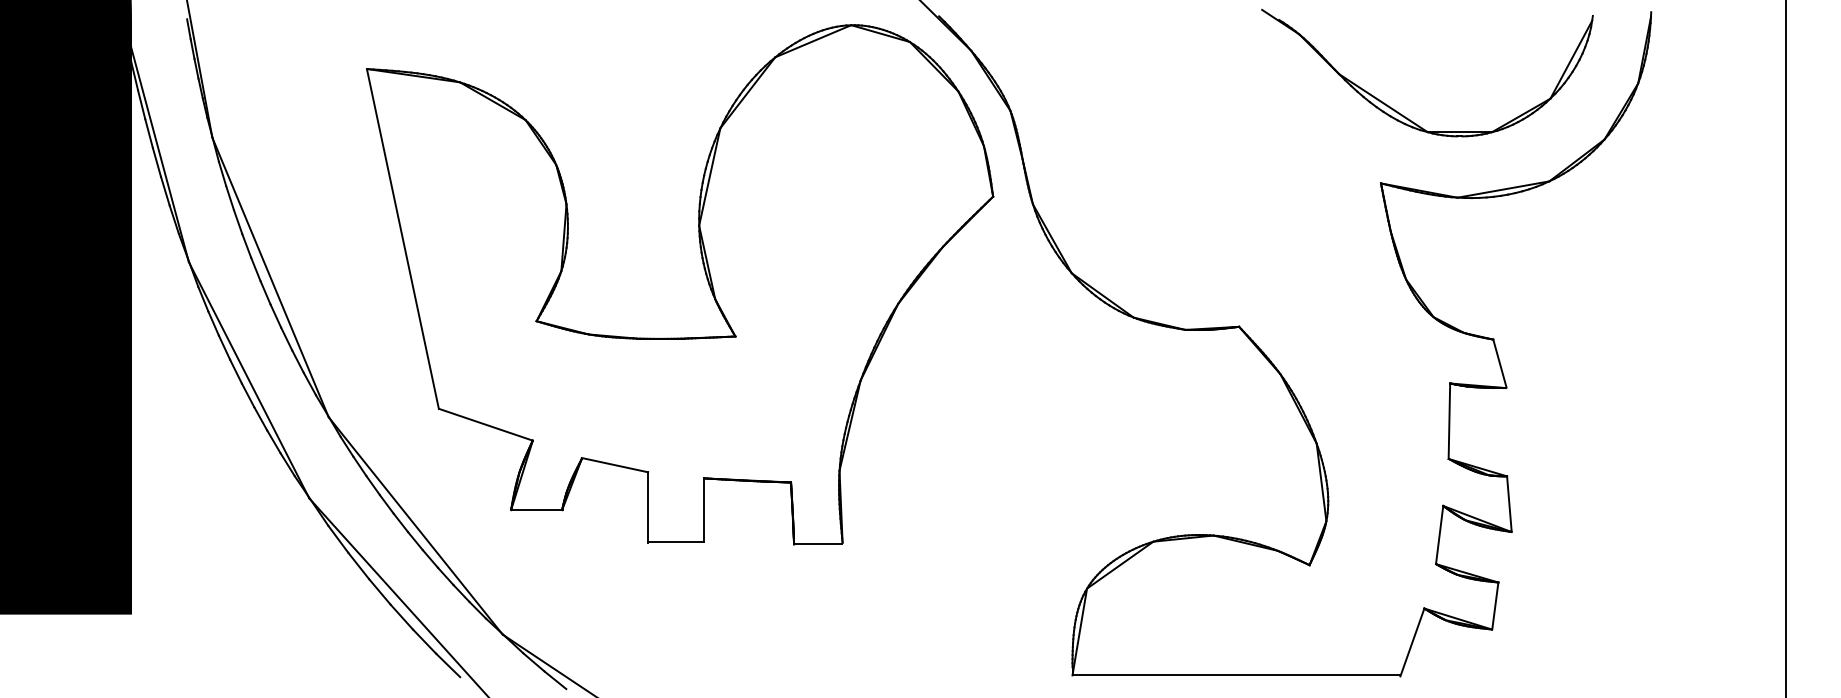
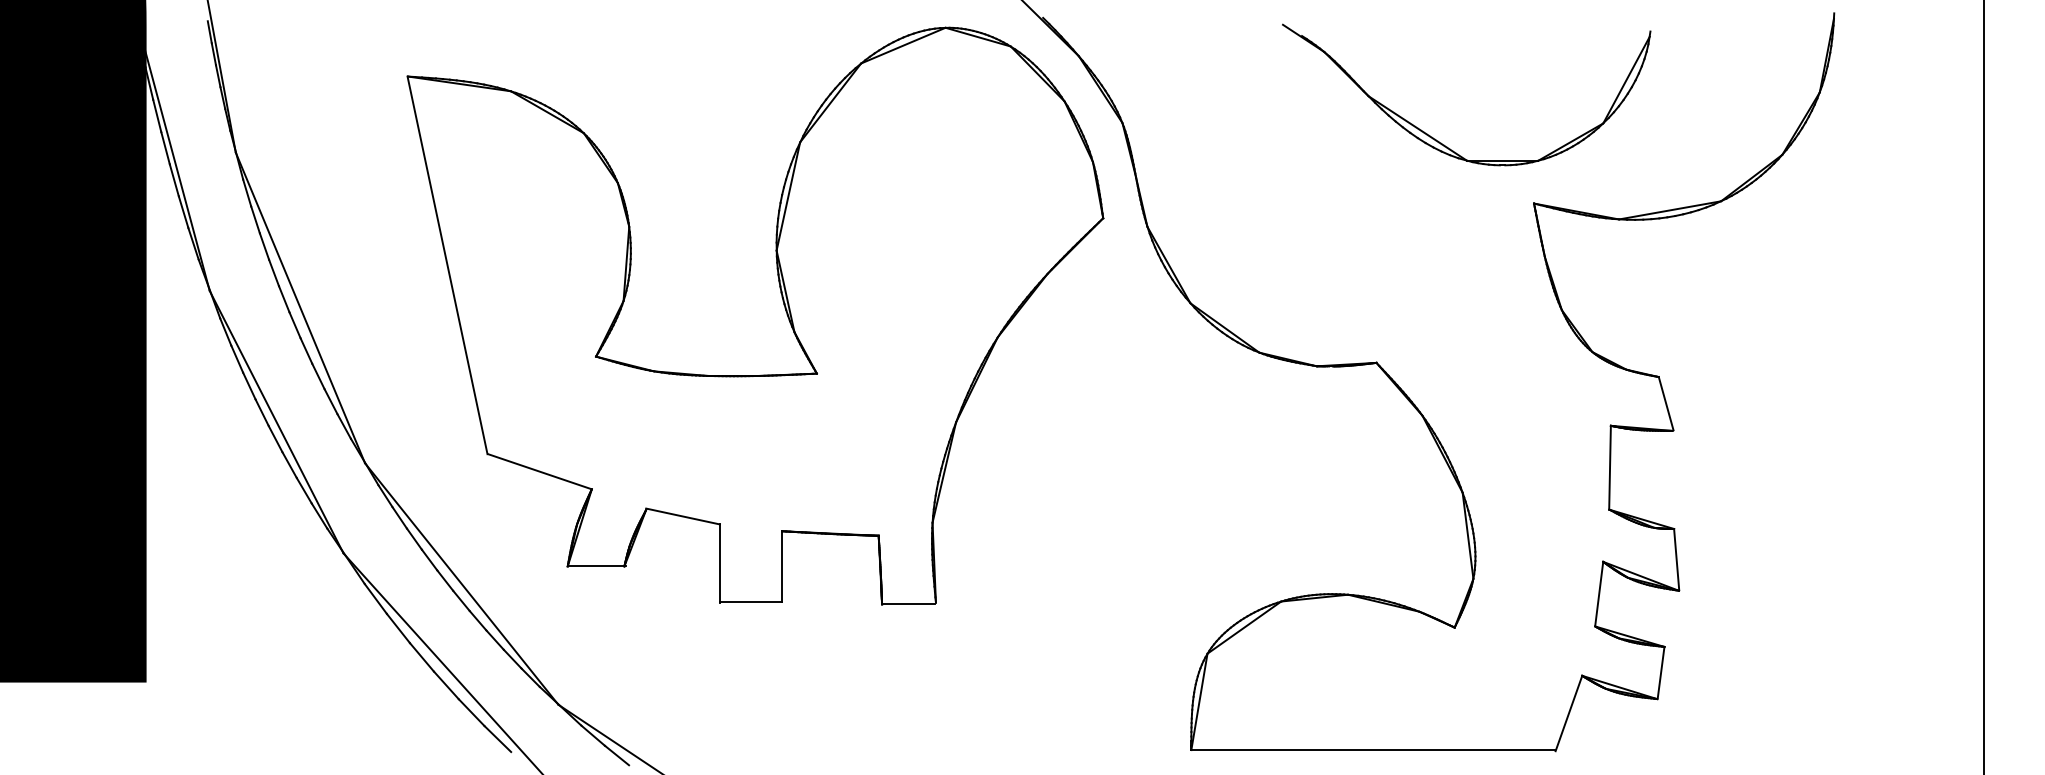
part: (1399, 112) -> (1435, 138), moved

